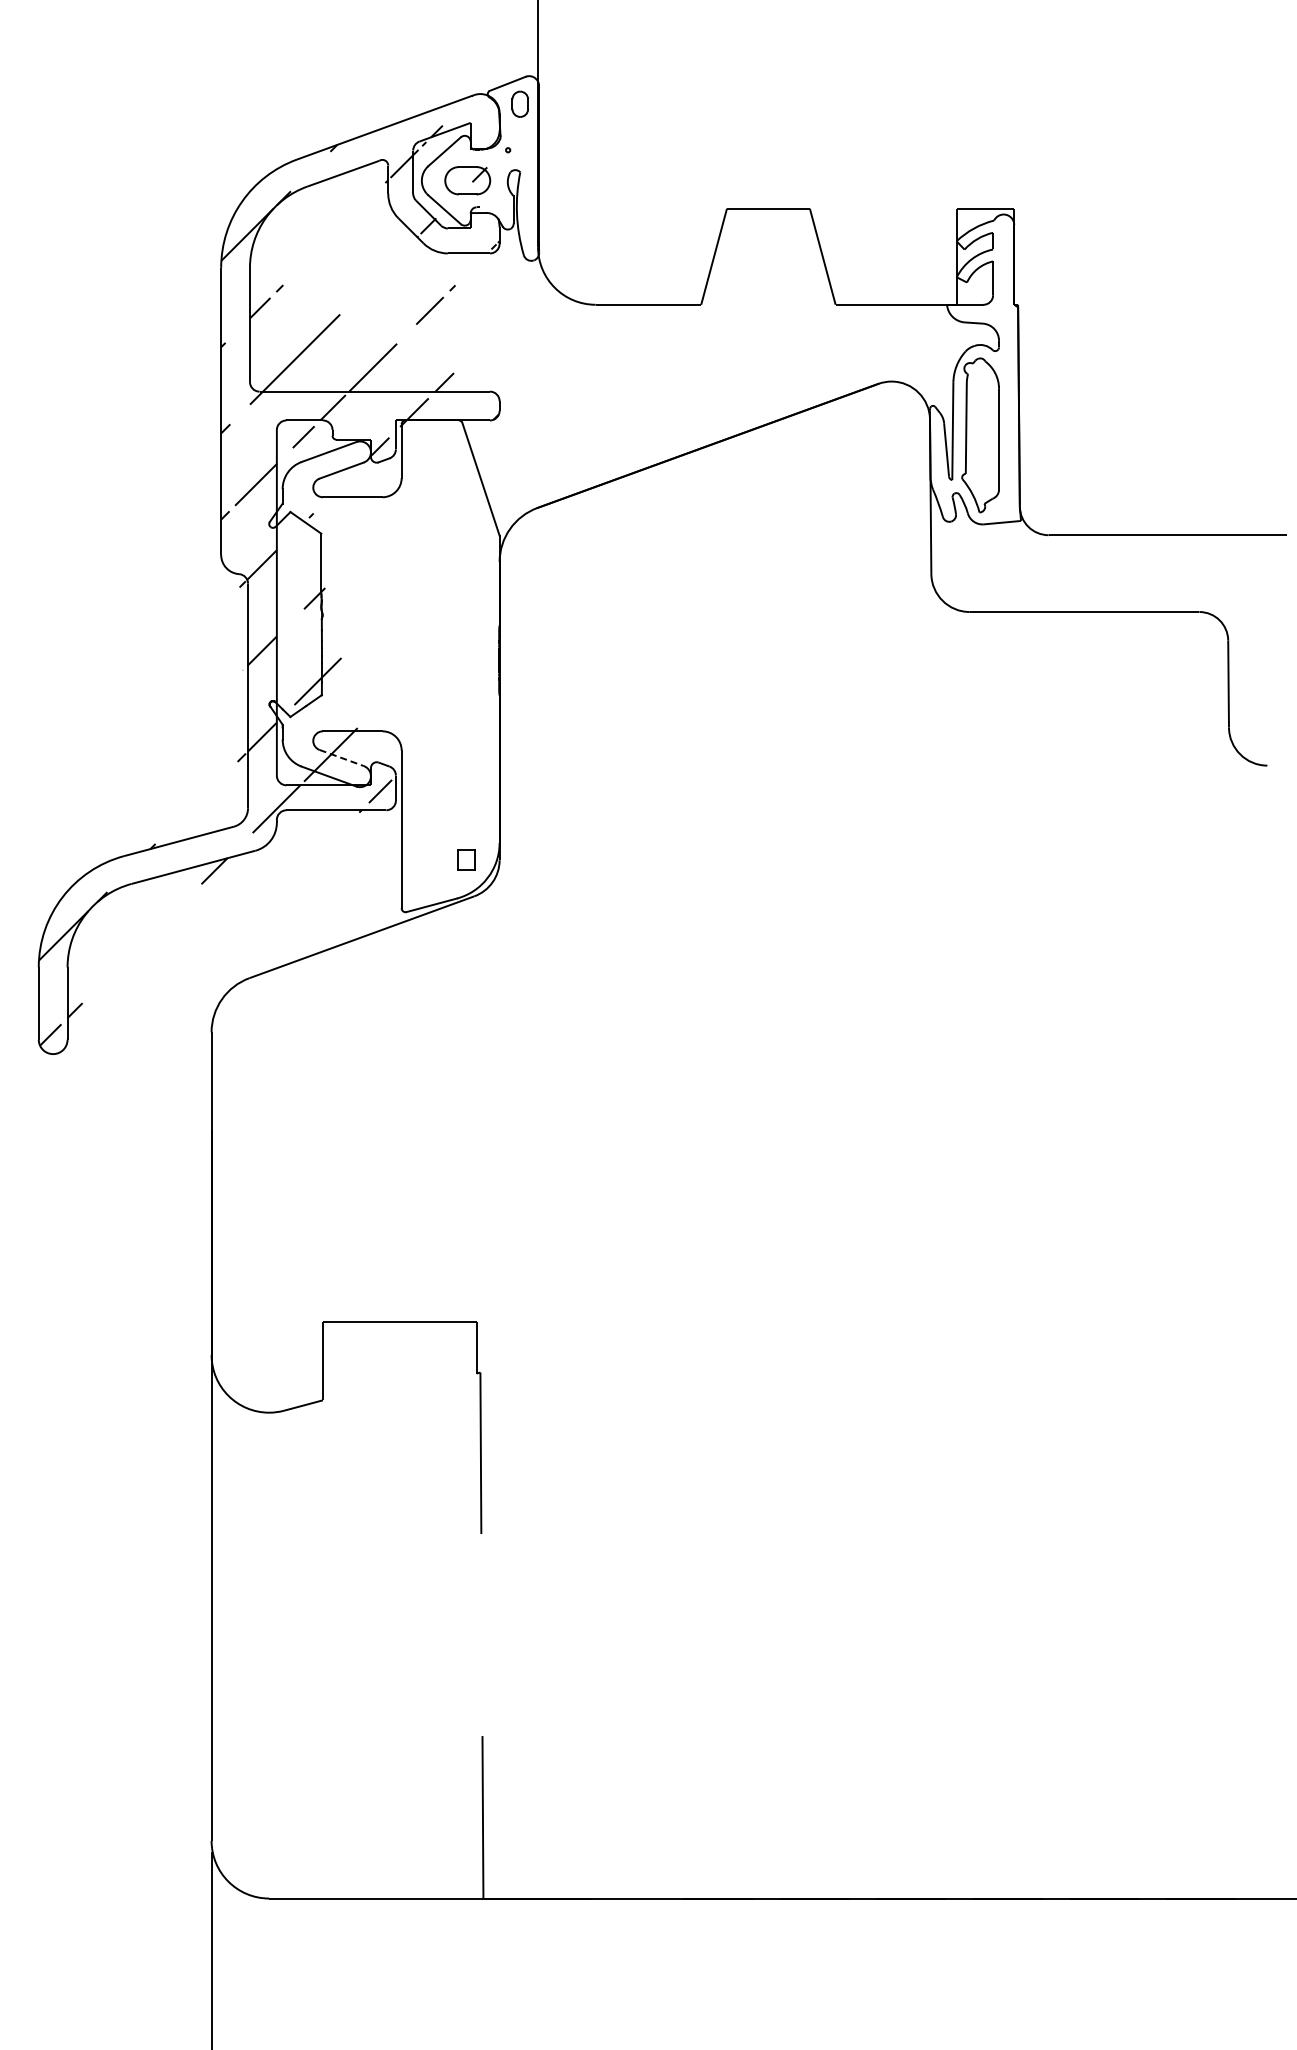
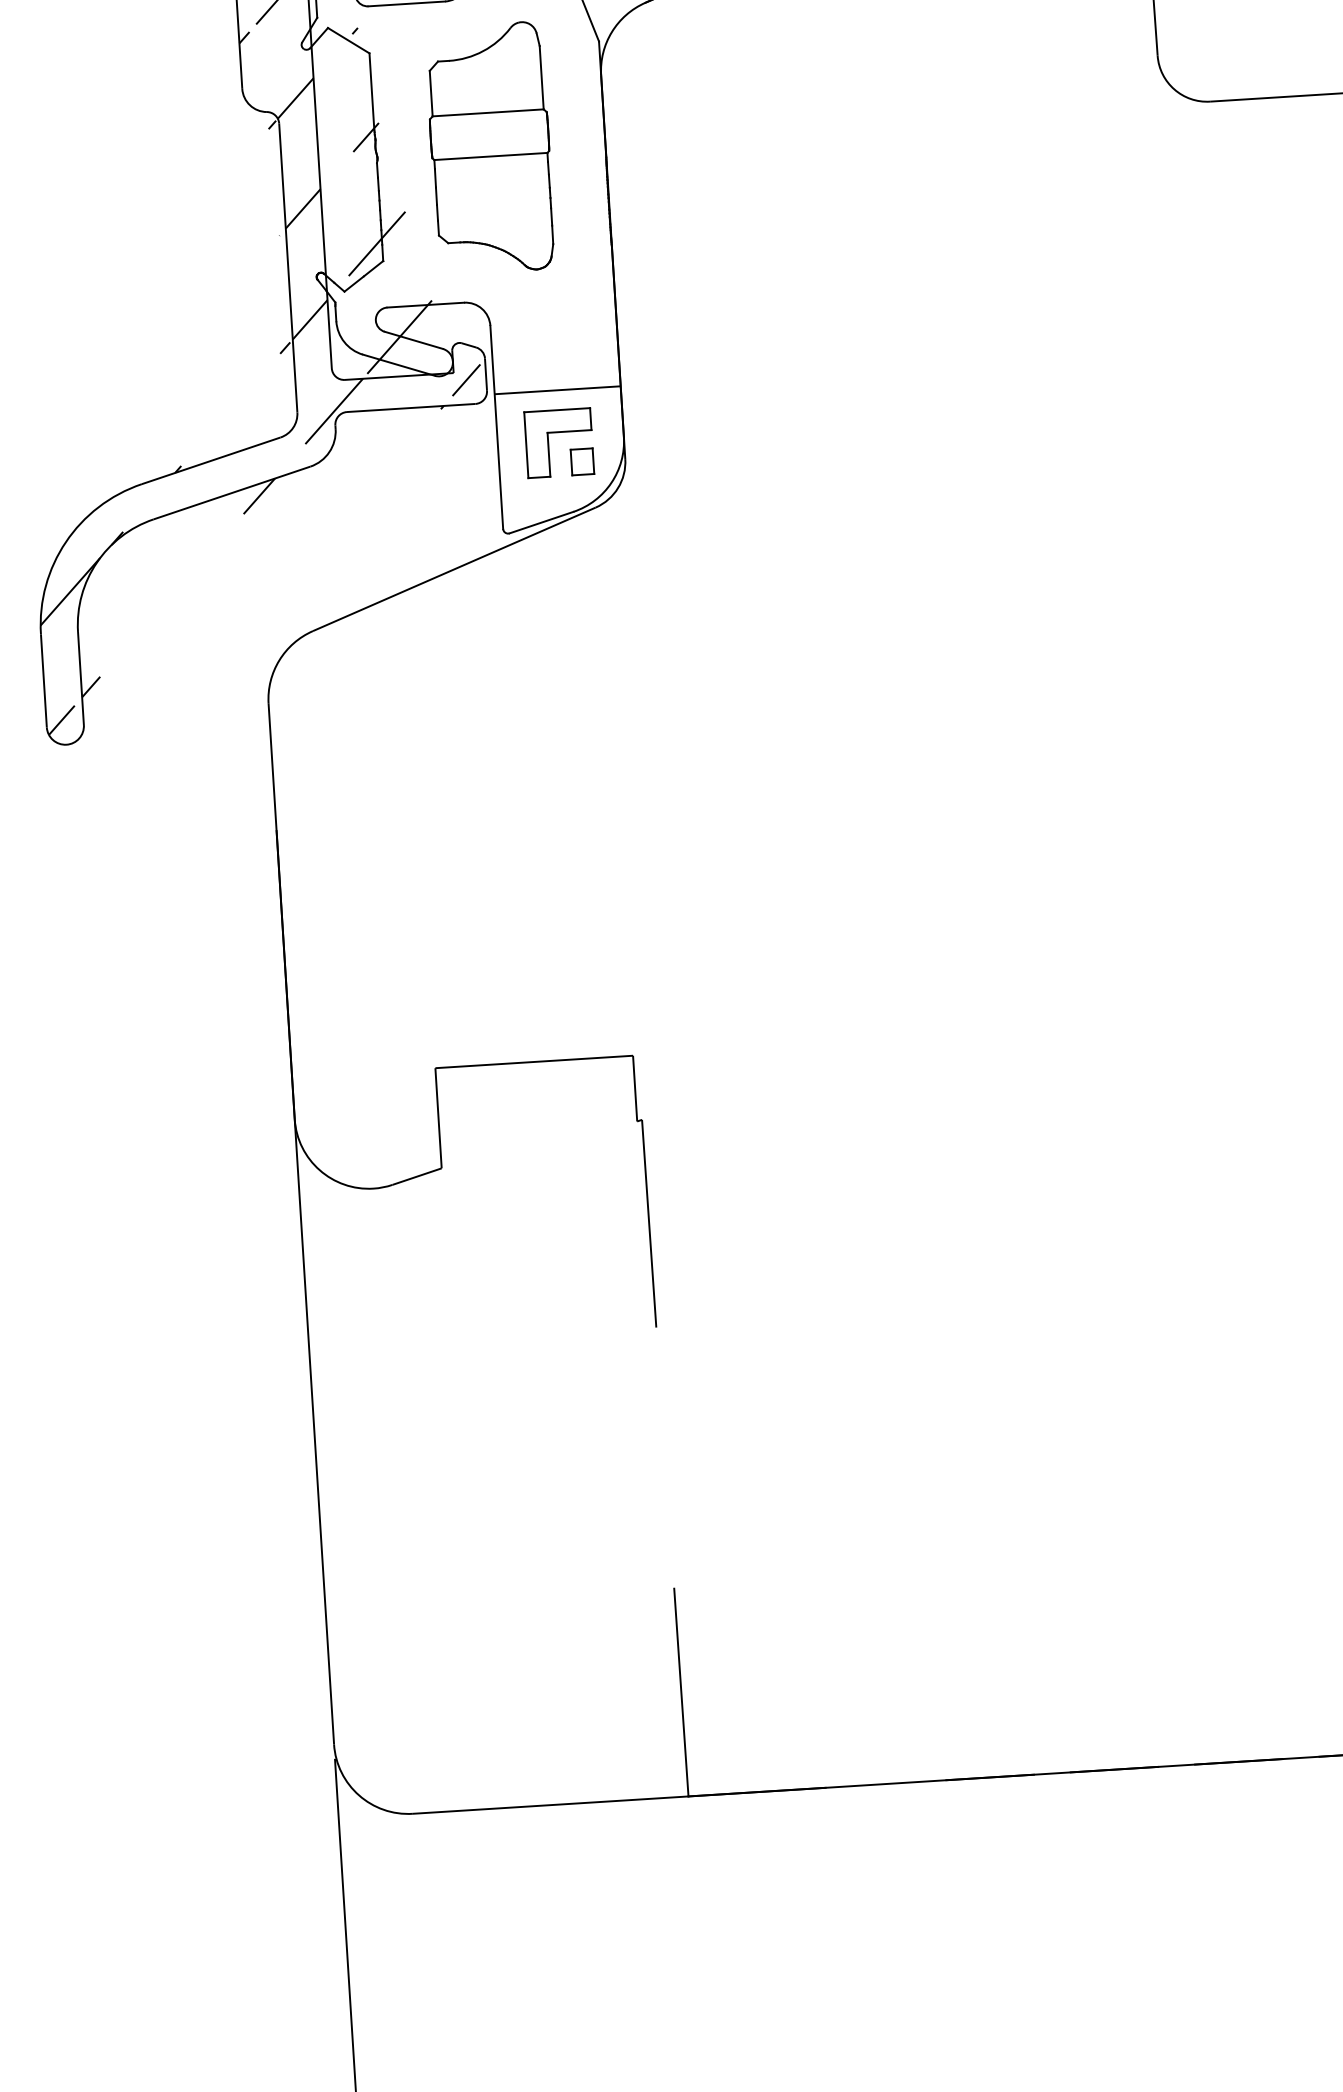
part: (409, 613) -> (489, 148), added
line: (341, 758) -> (413, 340), dashed -> solid
line: (450, 803) -> (557, 390), added
part: (449, 836) -> (558, 432), added

